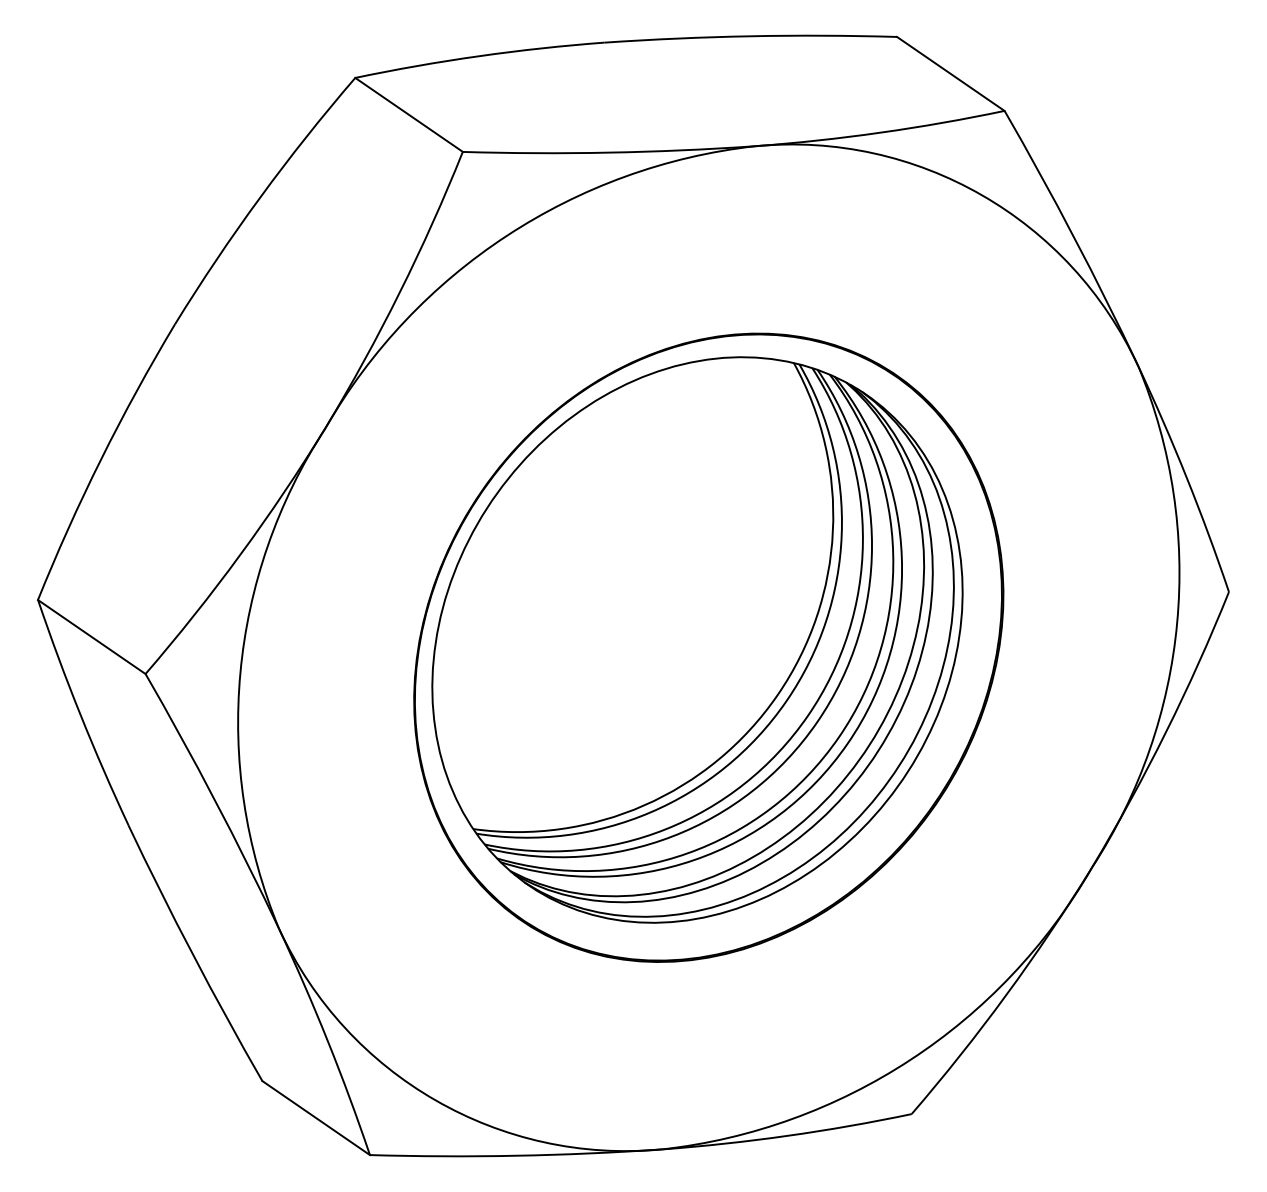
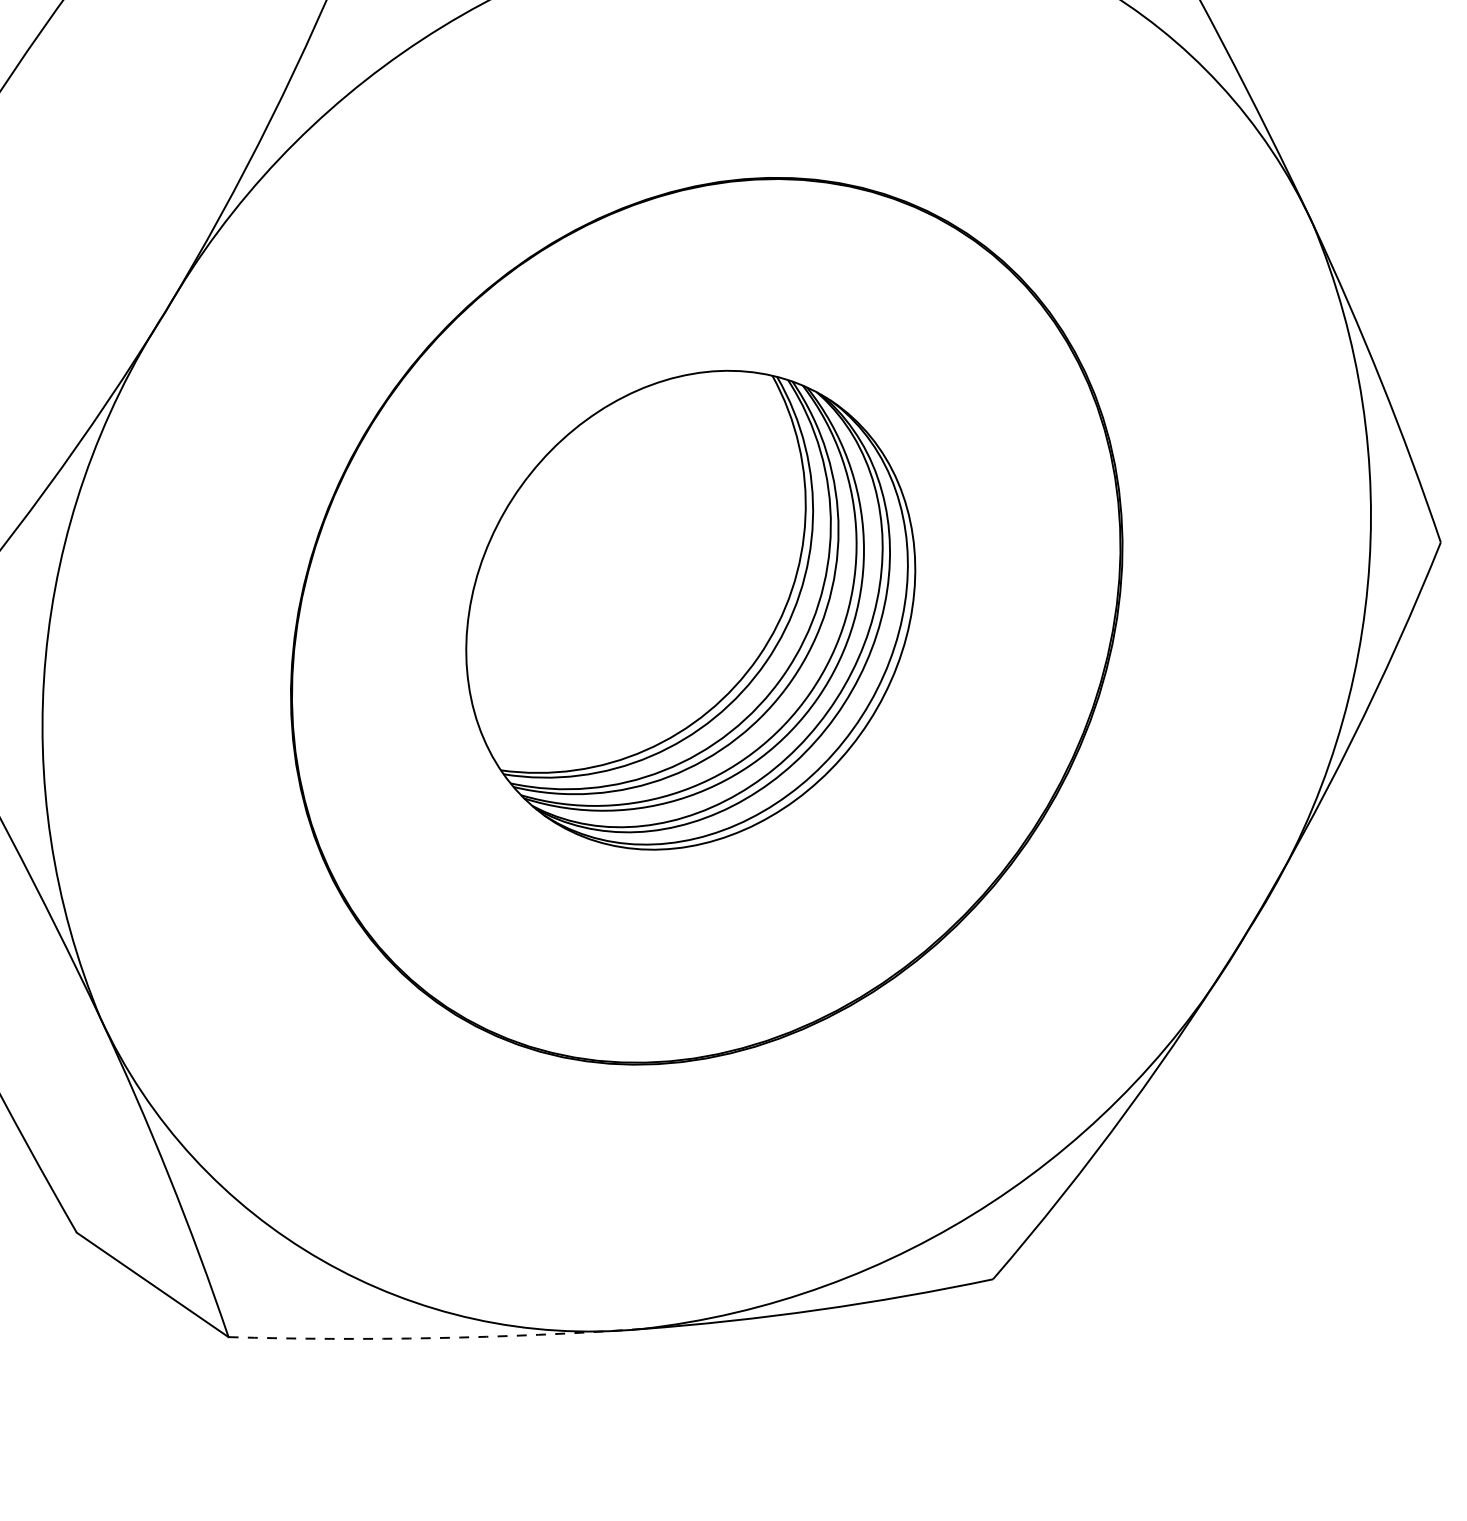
part: (697, 639) -> (690, 609), size x0.6
arc: (516, 1155) -> (435, 1337), solid -> dashed

